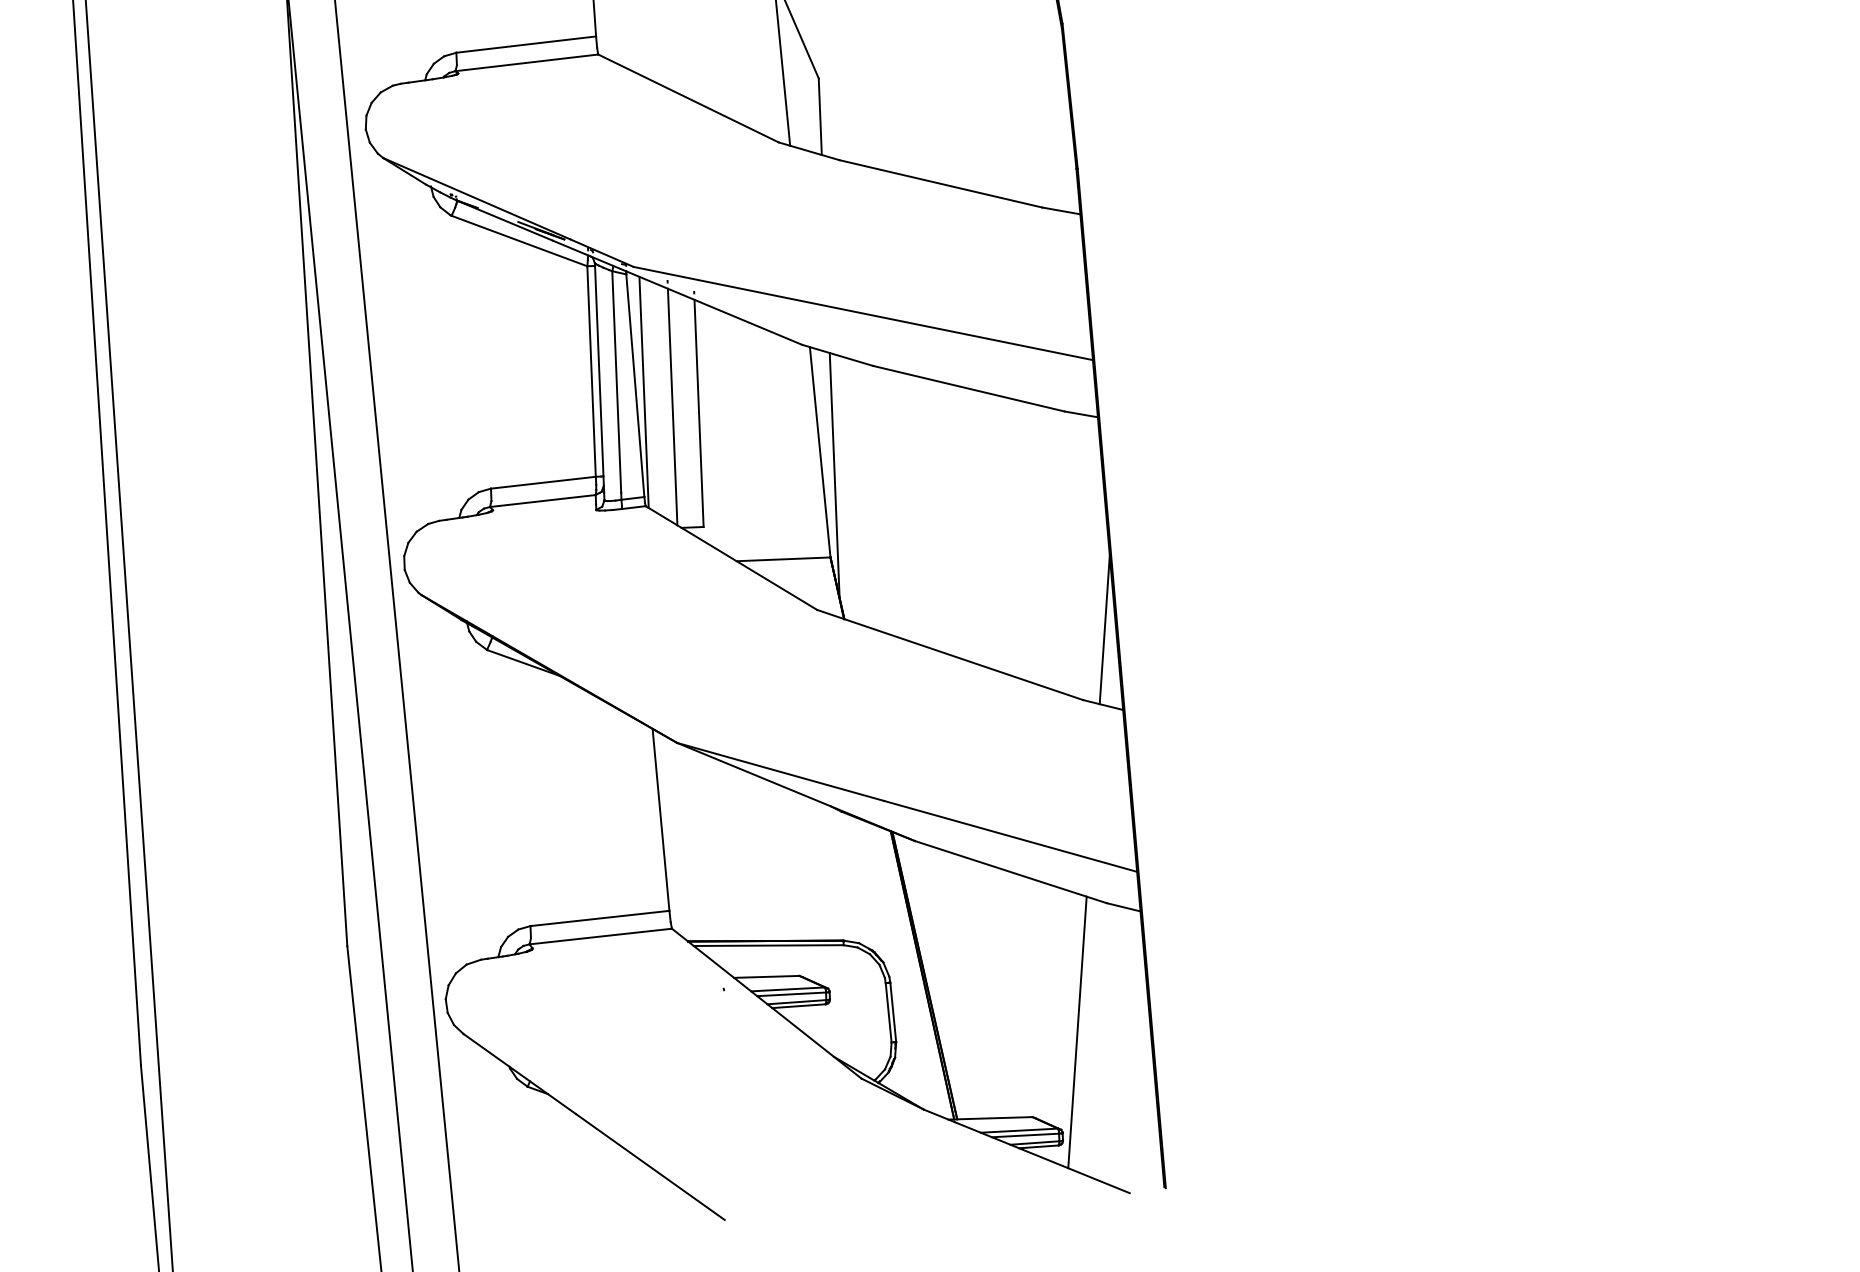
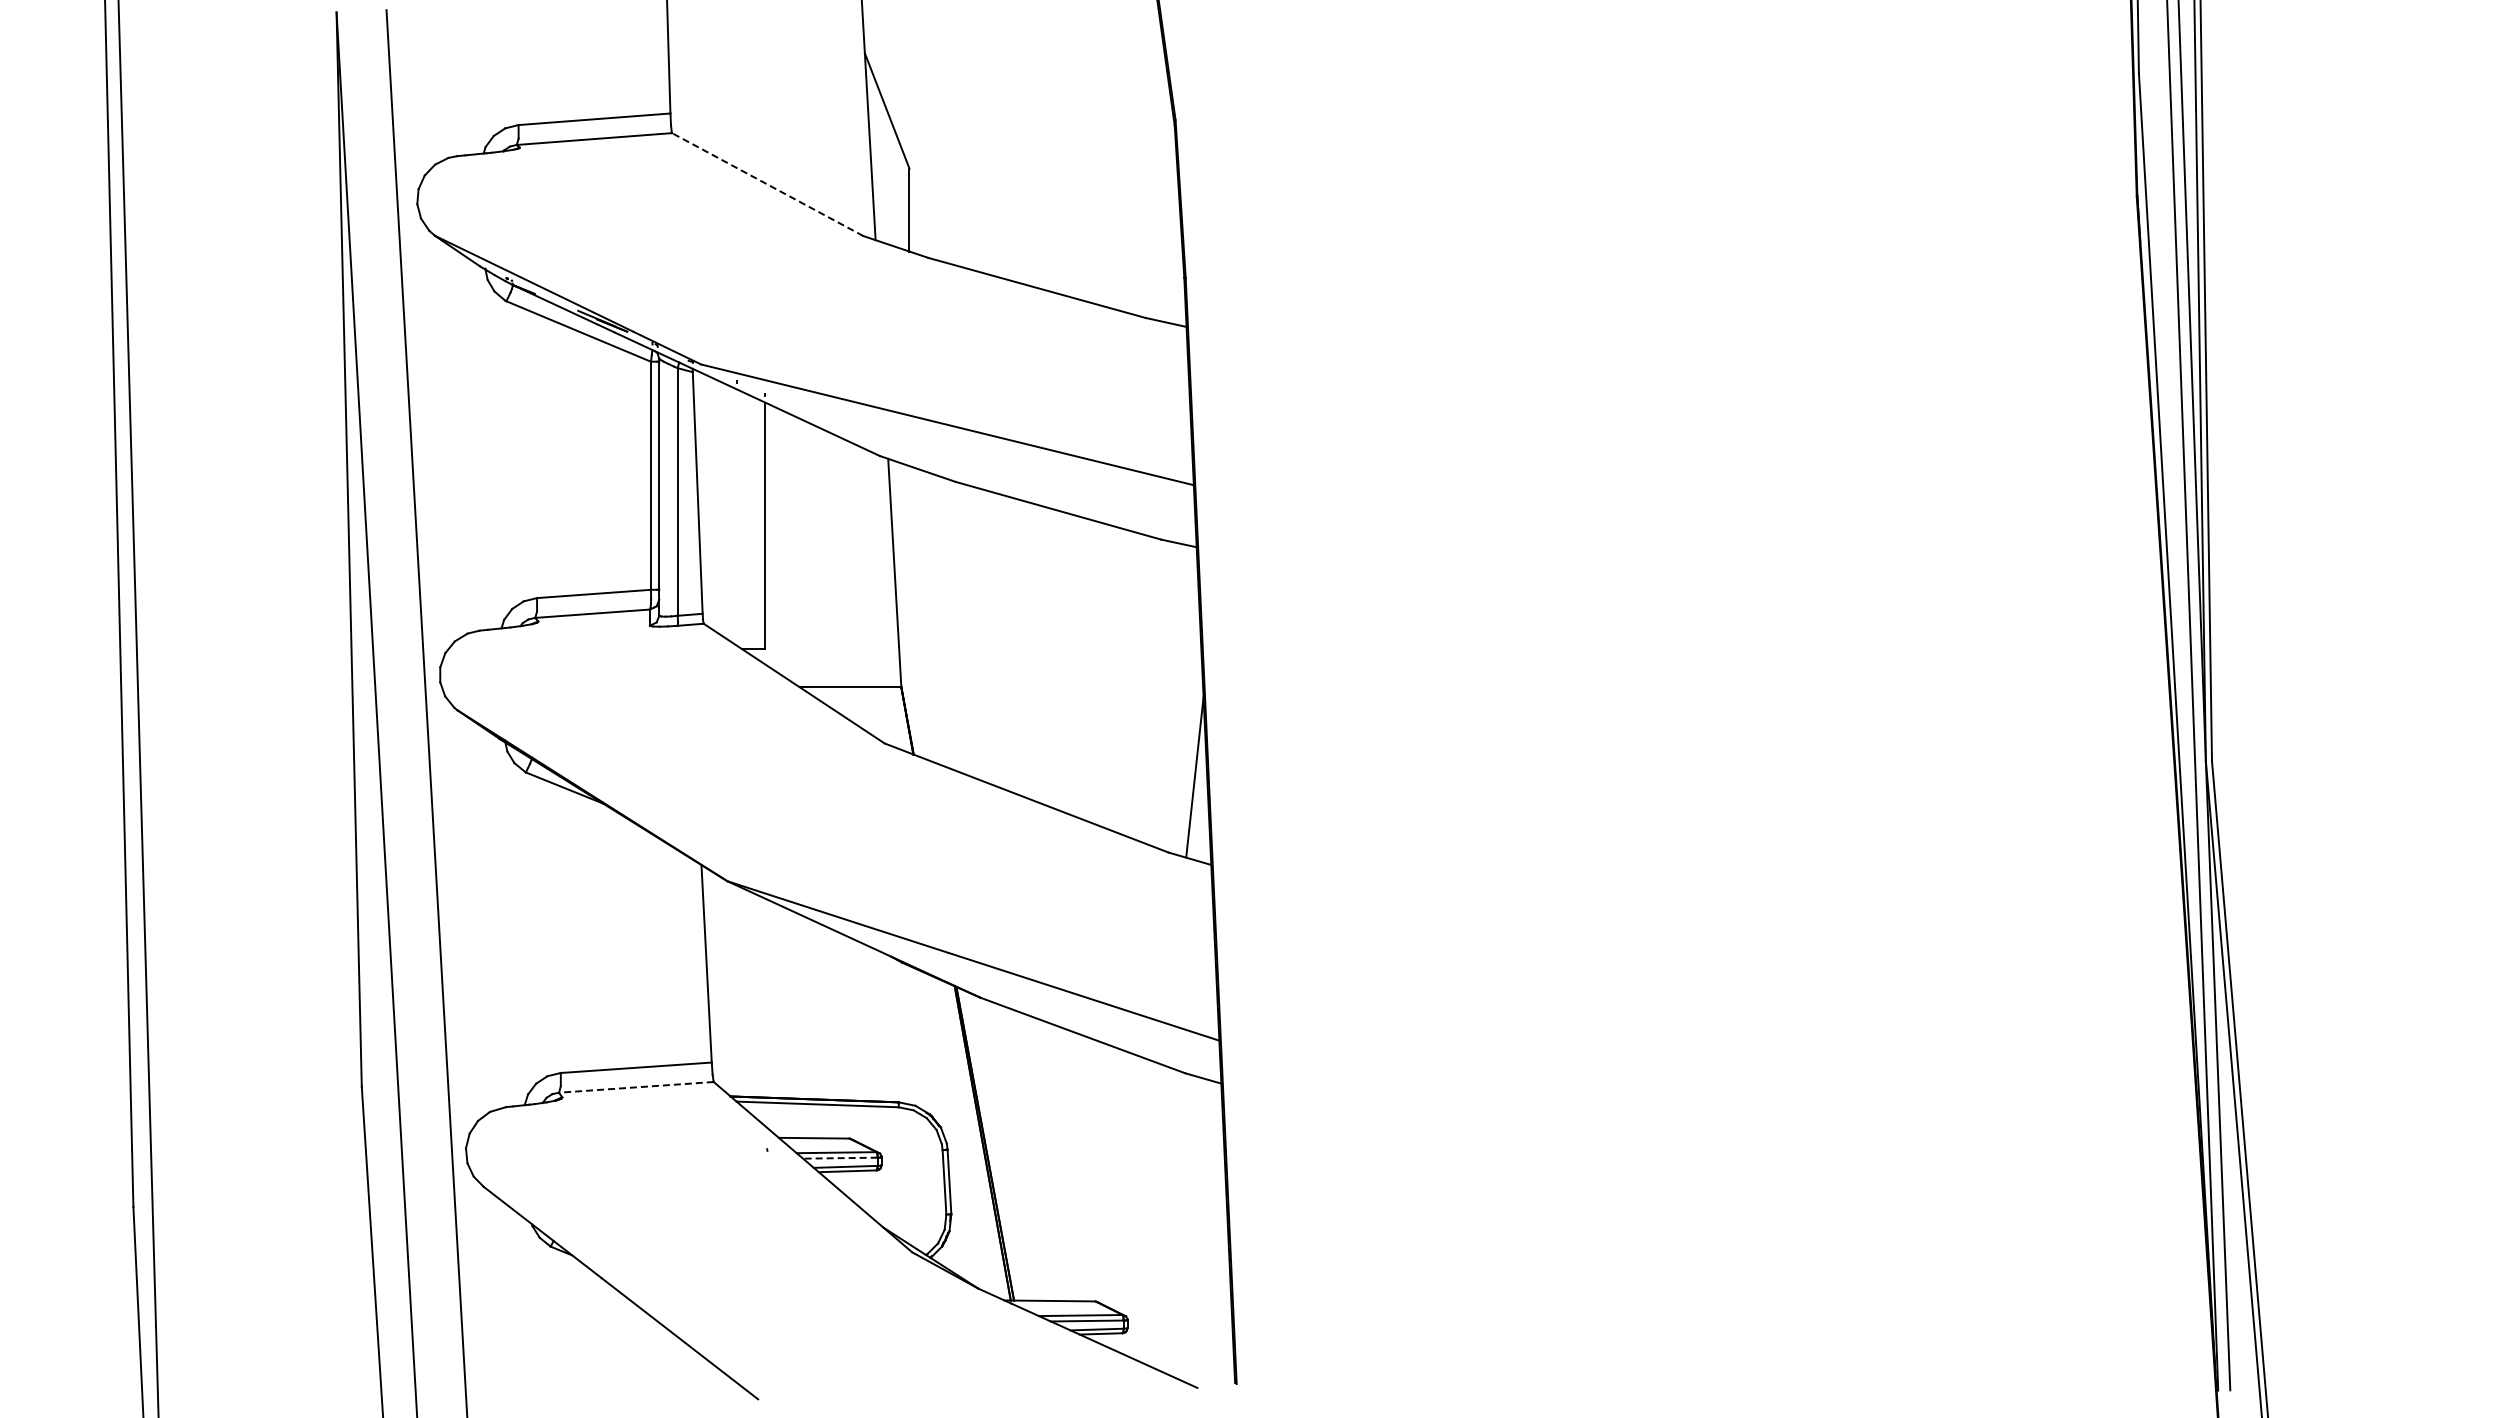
line: (688, 98) -> (767, 184), solid -> dashed
line: (643, 392) -> (706, 500), removed
line: (672, 406) -> (737, 517), removed
line: (834, 475) -> (909, 598), removed
line: (600, 936) -> (636, 1087), solid -> dashed
line: (790, 994) -> (839, 1158), solid -> dashed
line: (1077, 1032) -> (1147, 1211), removed

